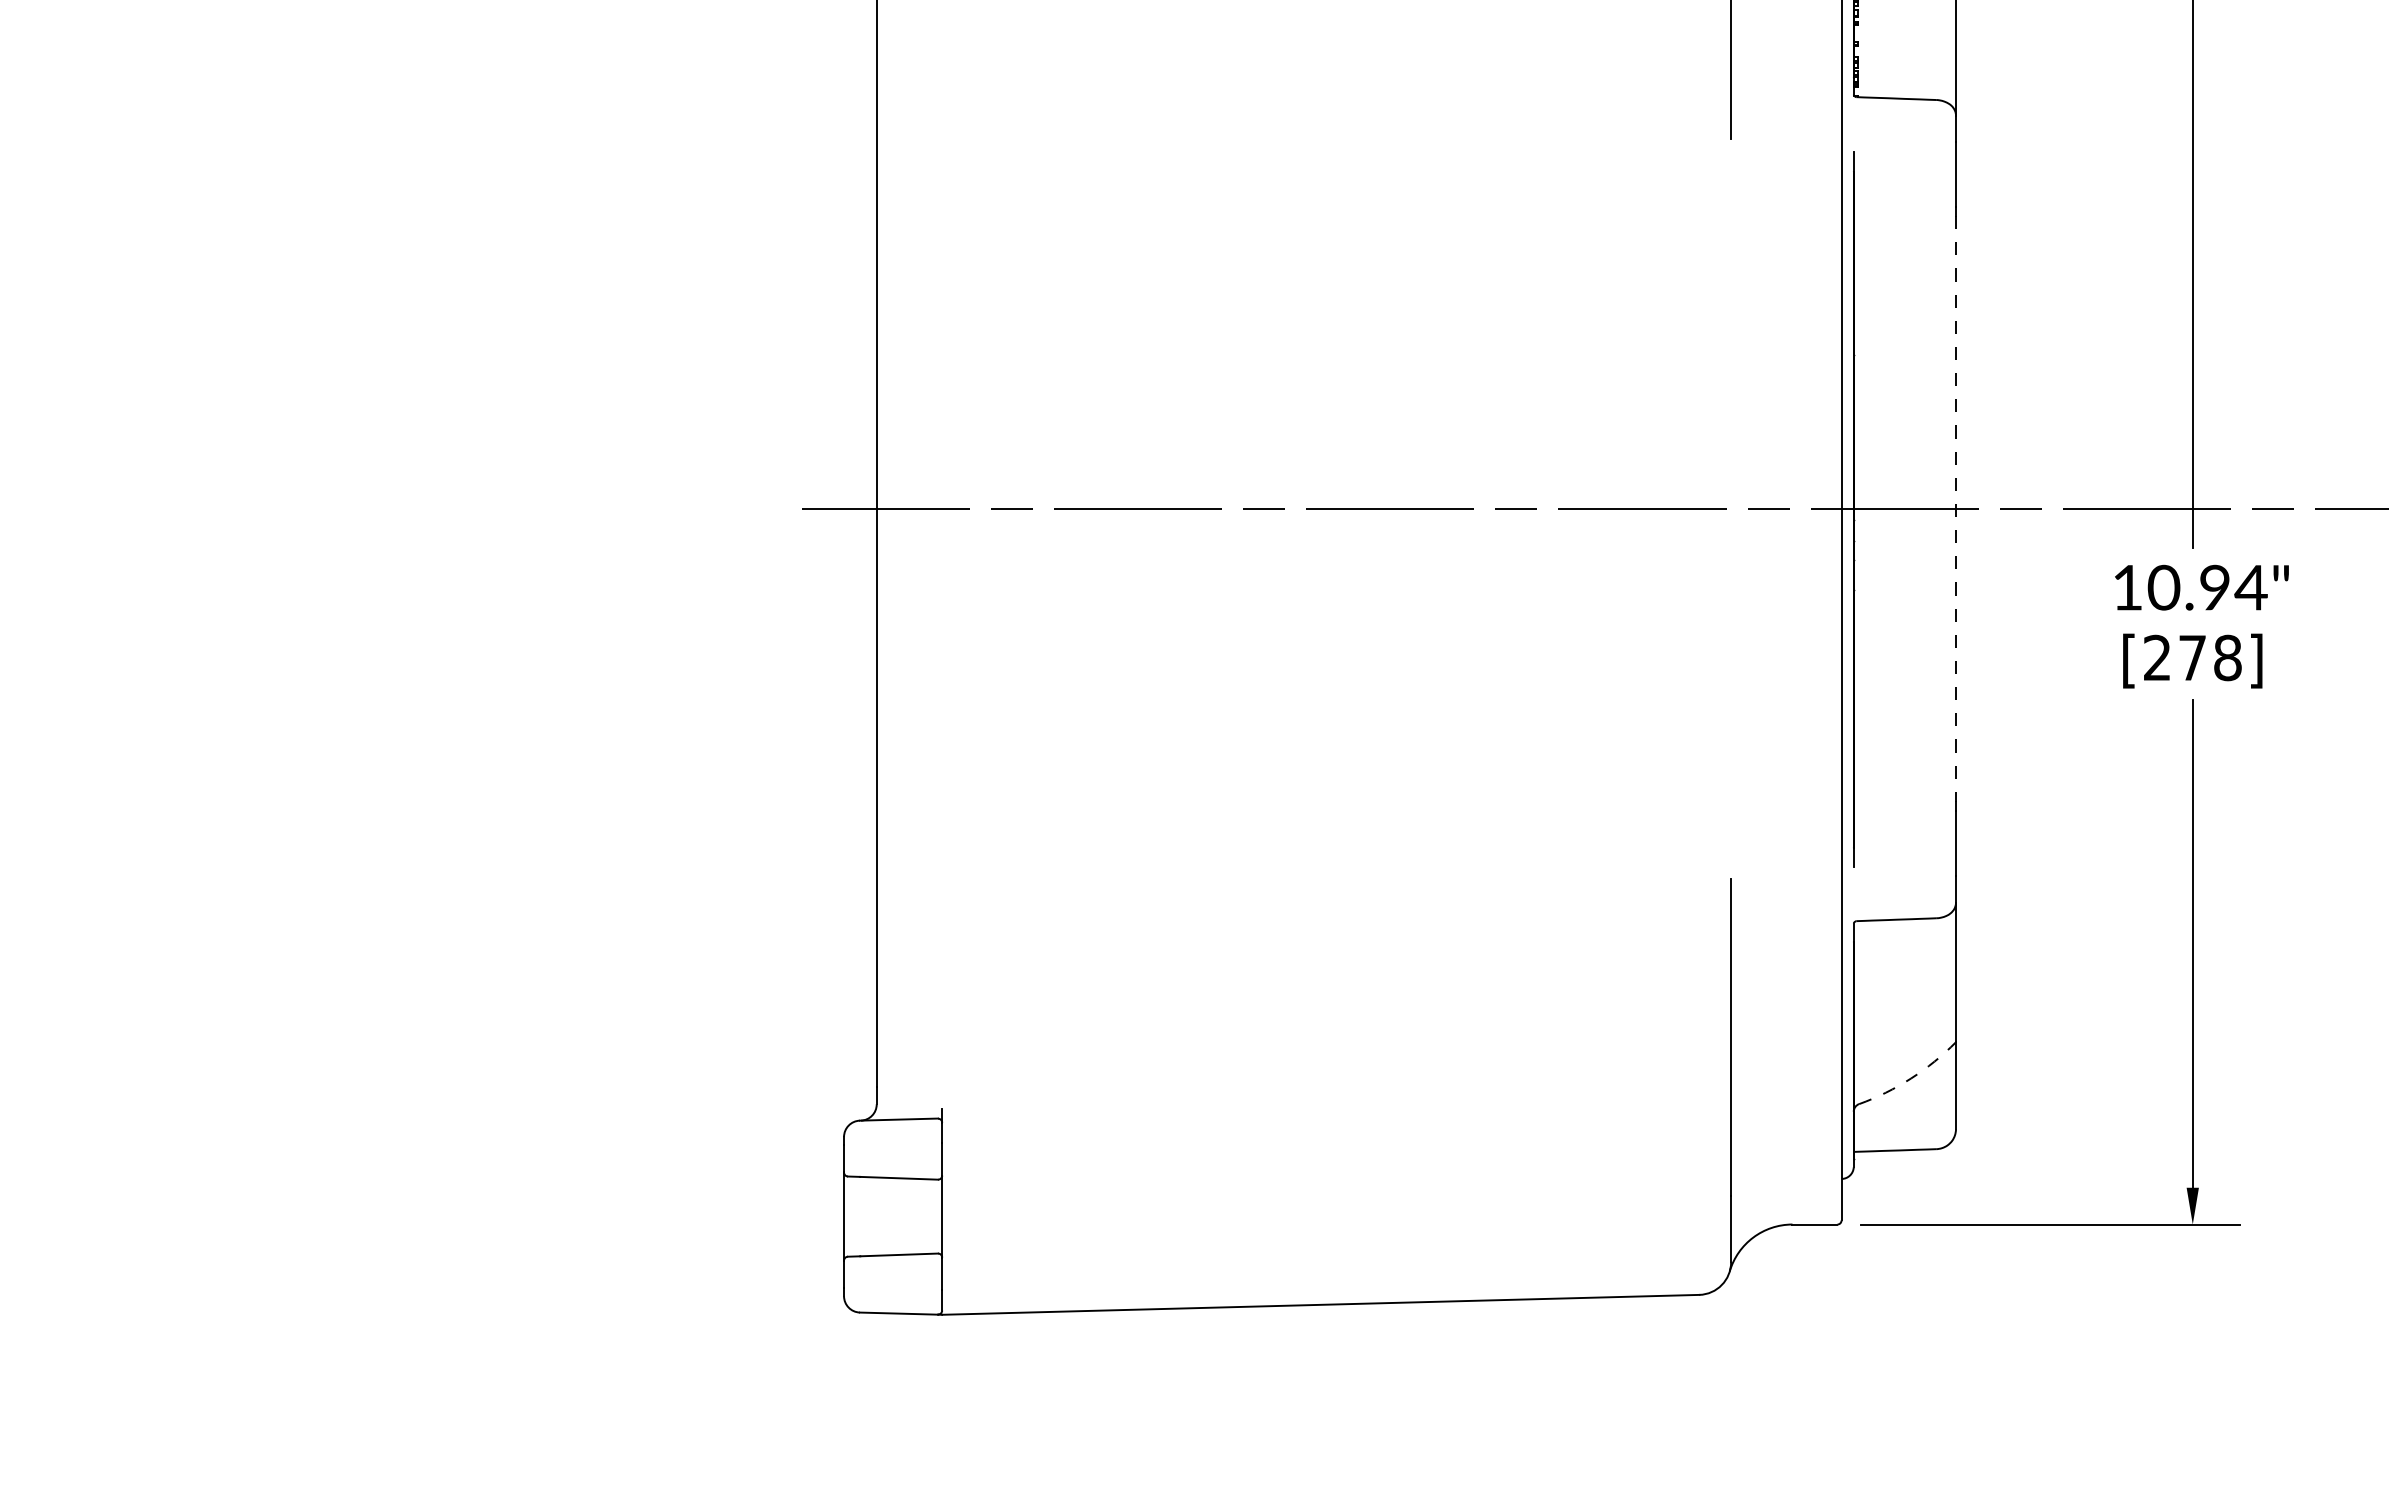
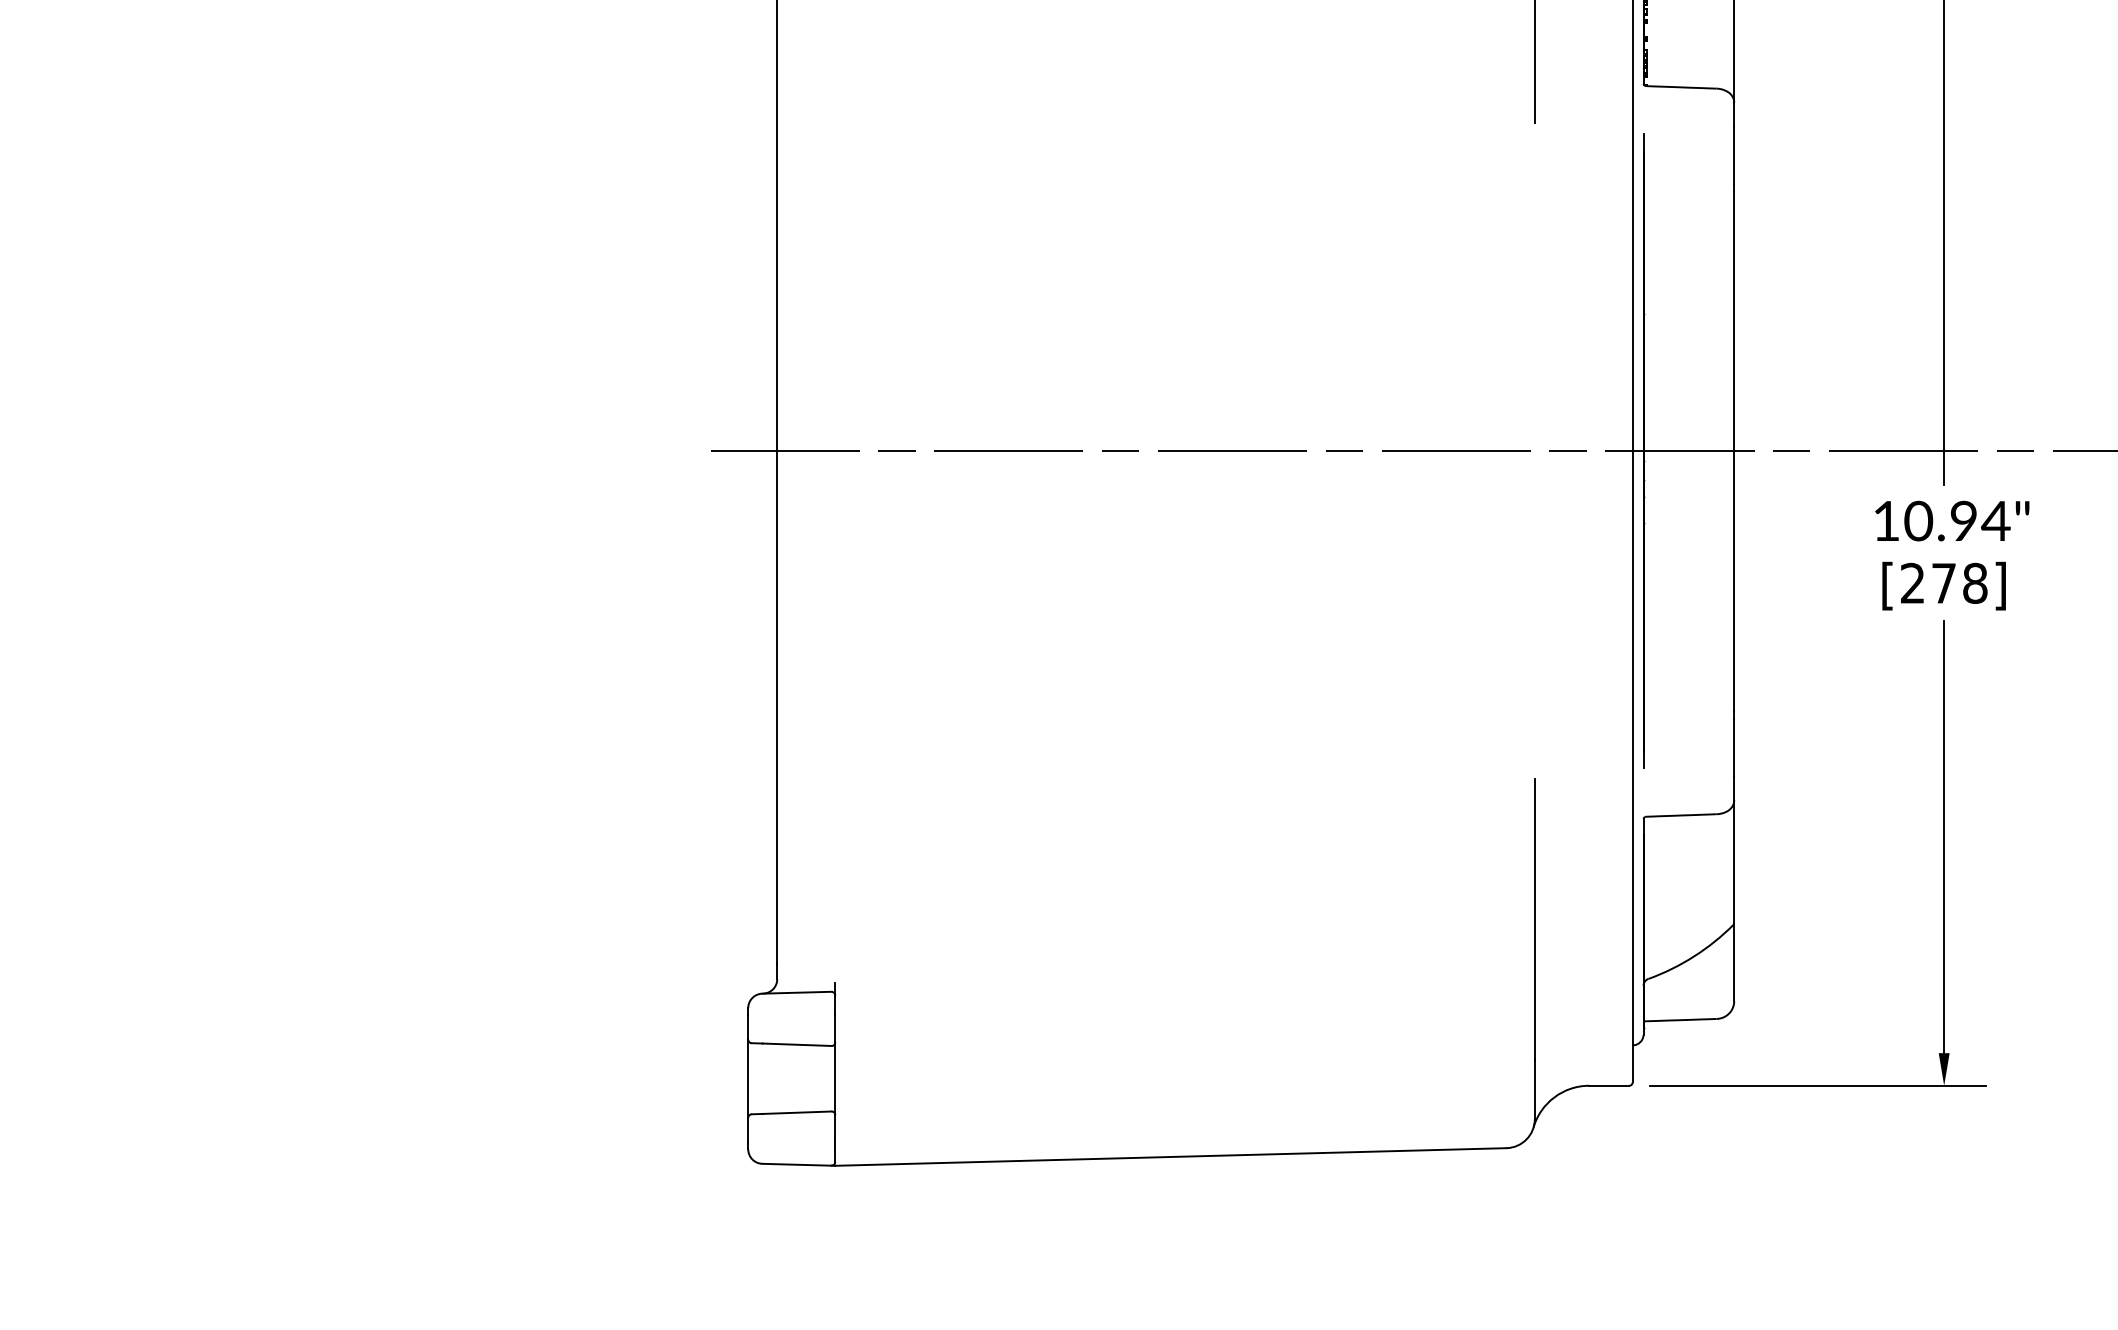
line: (1956, 509) -> (1734, 451), dashed -> solid
arc: (1911, 1078) -> (1694, 956), dashed -> solid

